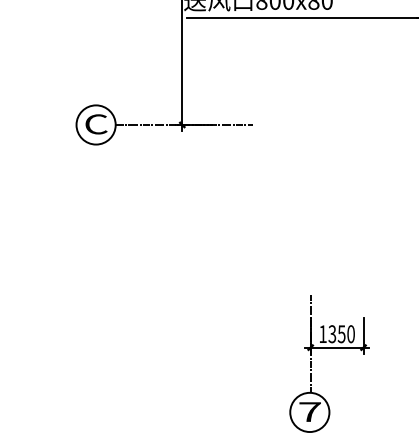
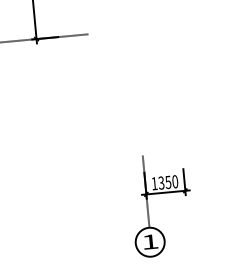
text: (309, 411) -> (149, 241), 7 -> 1

